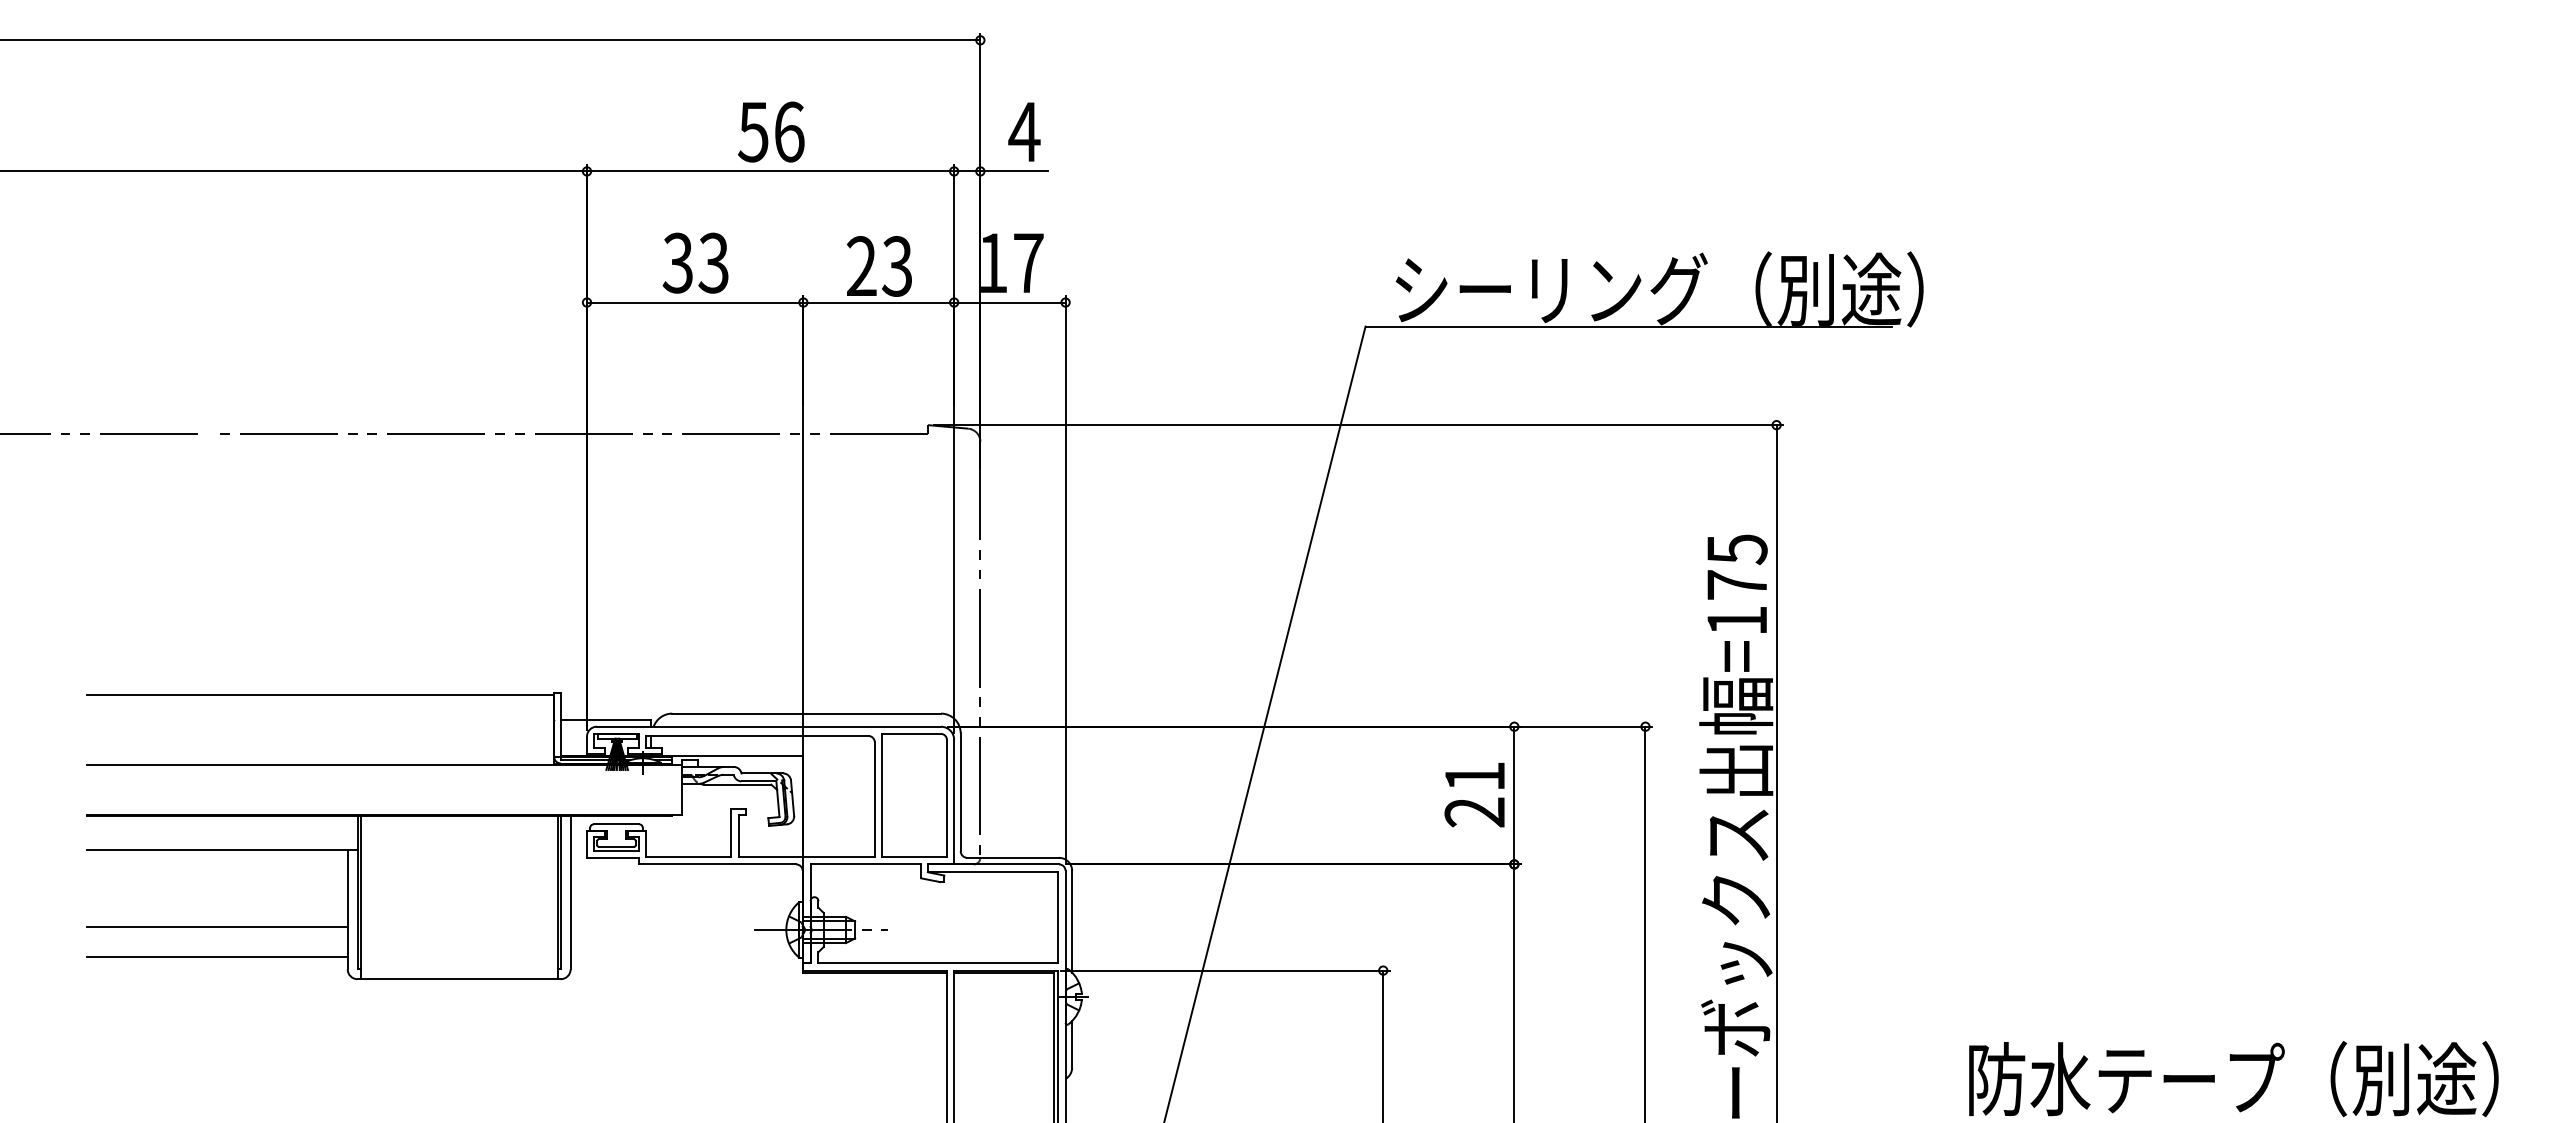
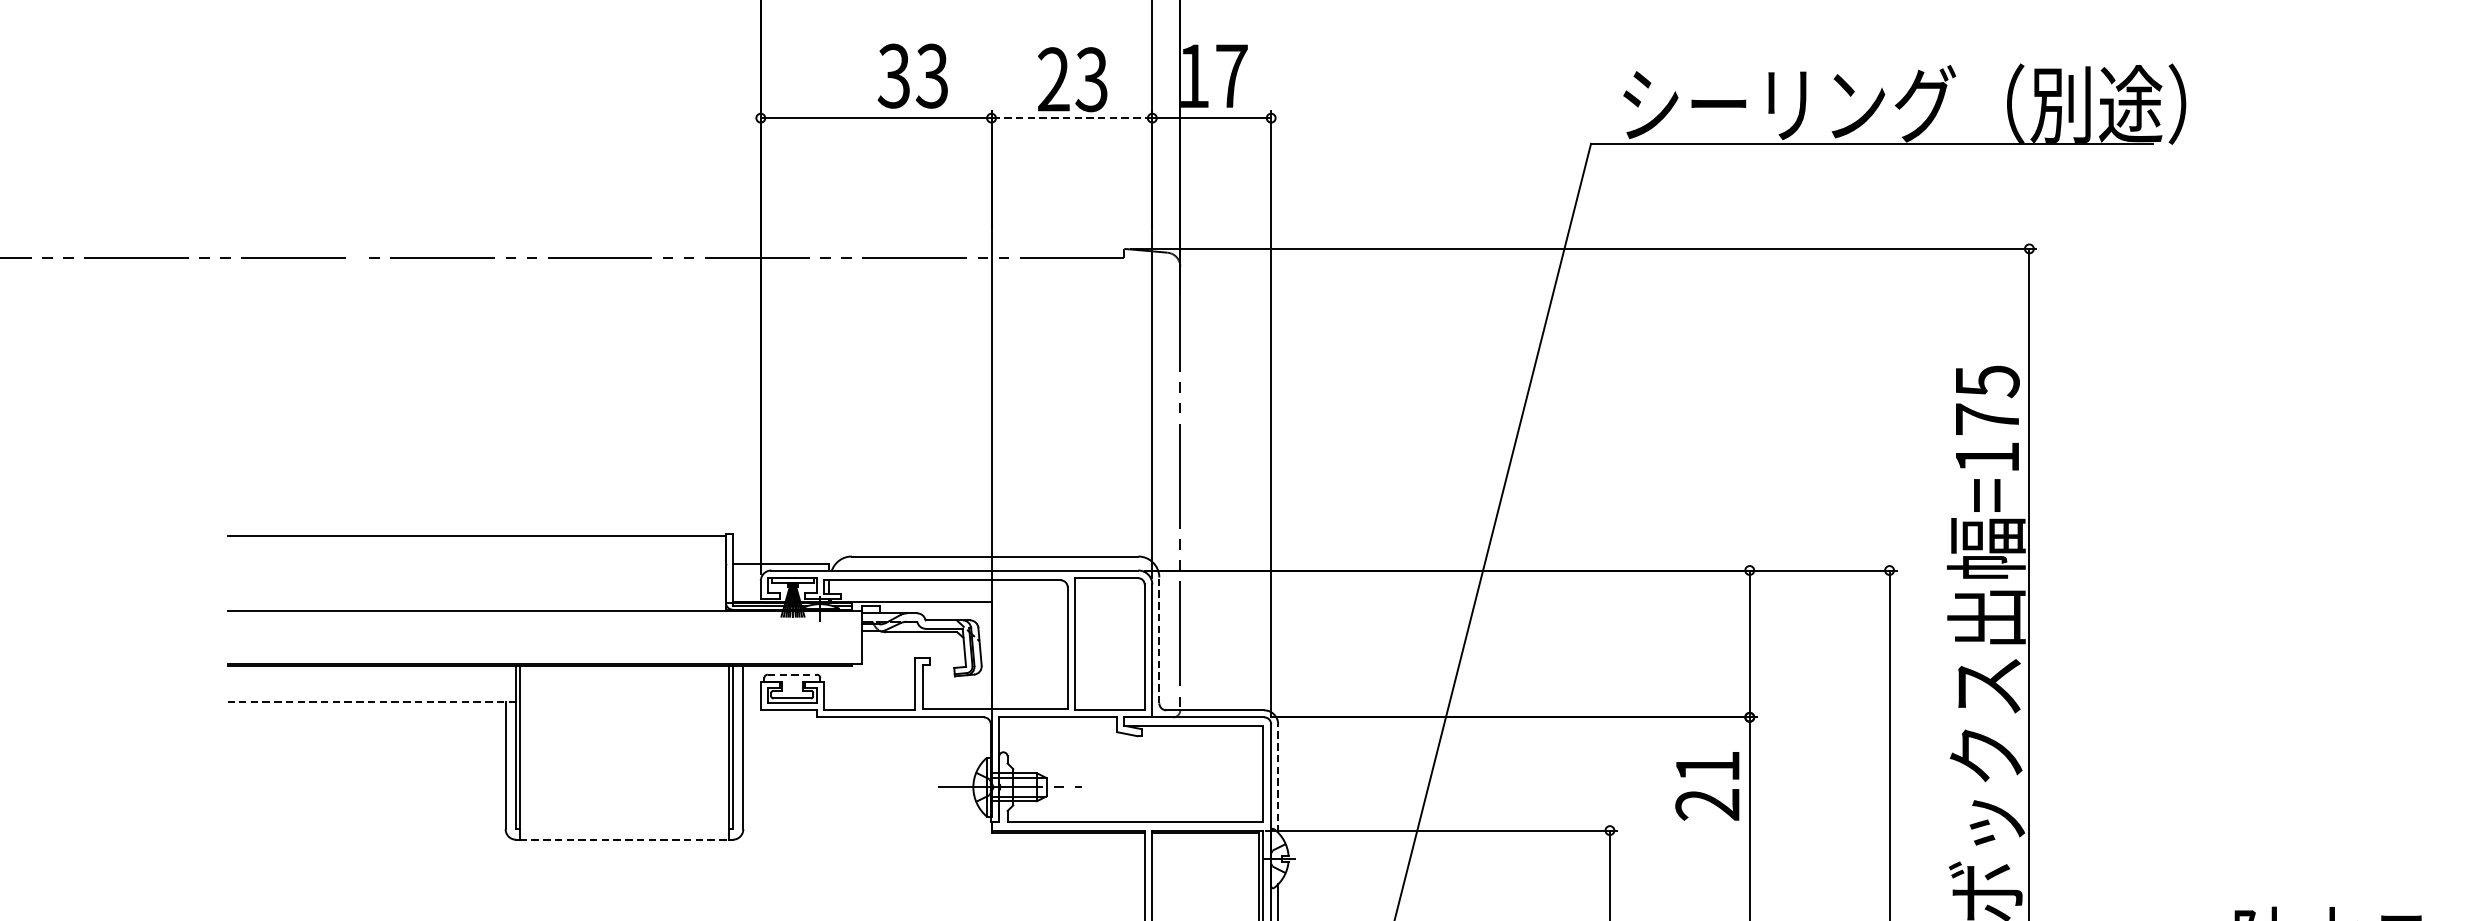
text: (695, 262) -> (912, 75), moved
line: (878, 302) -> (1071, 118), solid -> dashed
line: (960, 791) -> (1159, 639), solid -> dashed
text: (1474, 795) -> (1707, 786), moved
line: (616, 824) -> (792, 674), solid -> dashed
line: (221, 850) -> (371, 702), solid -> dashed
line: (1072, 921) -> (1278, 778), solid -> dashed
line: (217, 927) -> (366, 784), removed
line: (217, 956) -> (366, 815), removed
line: (459, 979) -> (624, 840), solid -> dashed

